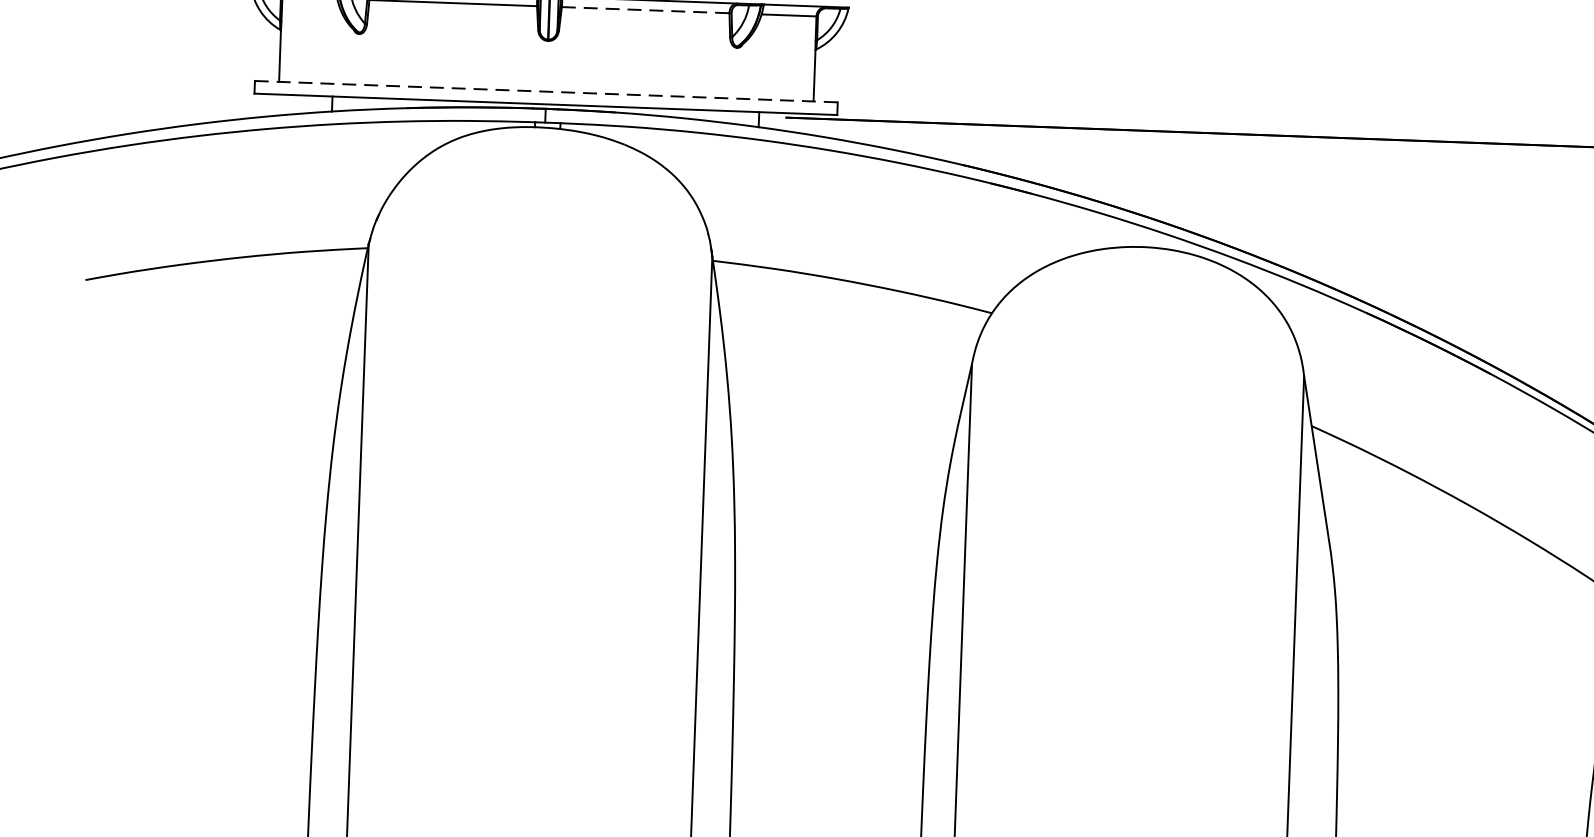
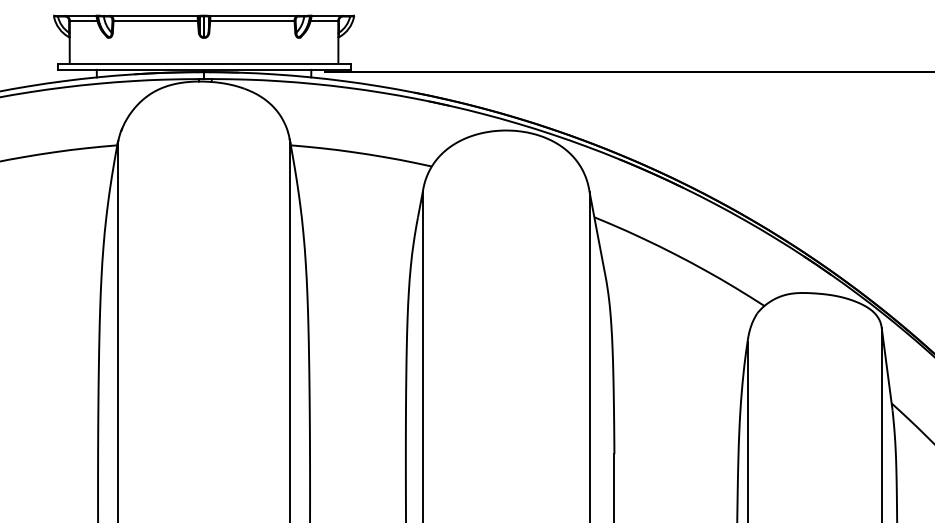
line: (645, 9) -> (252, 20), dashed -> solid
line: (545, 91) -> (203, 63), dashed -> solid

